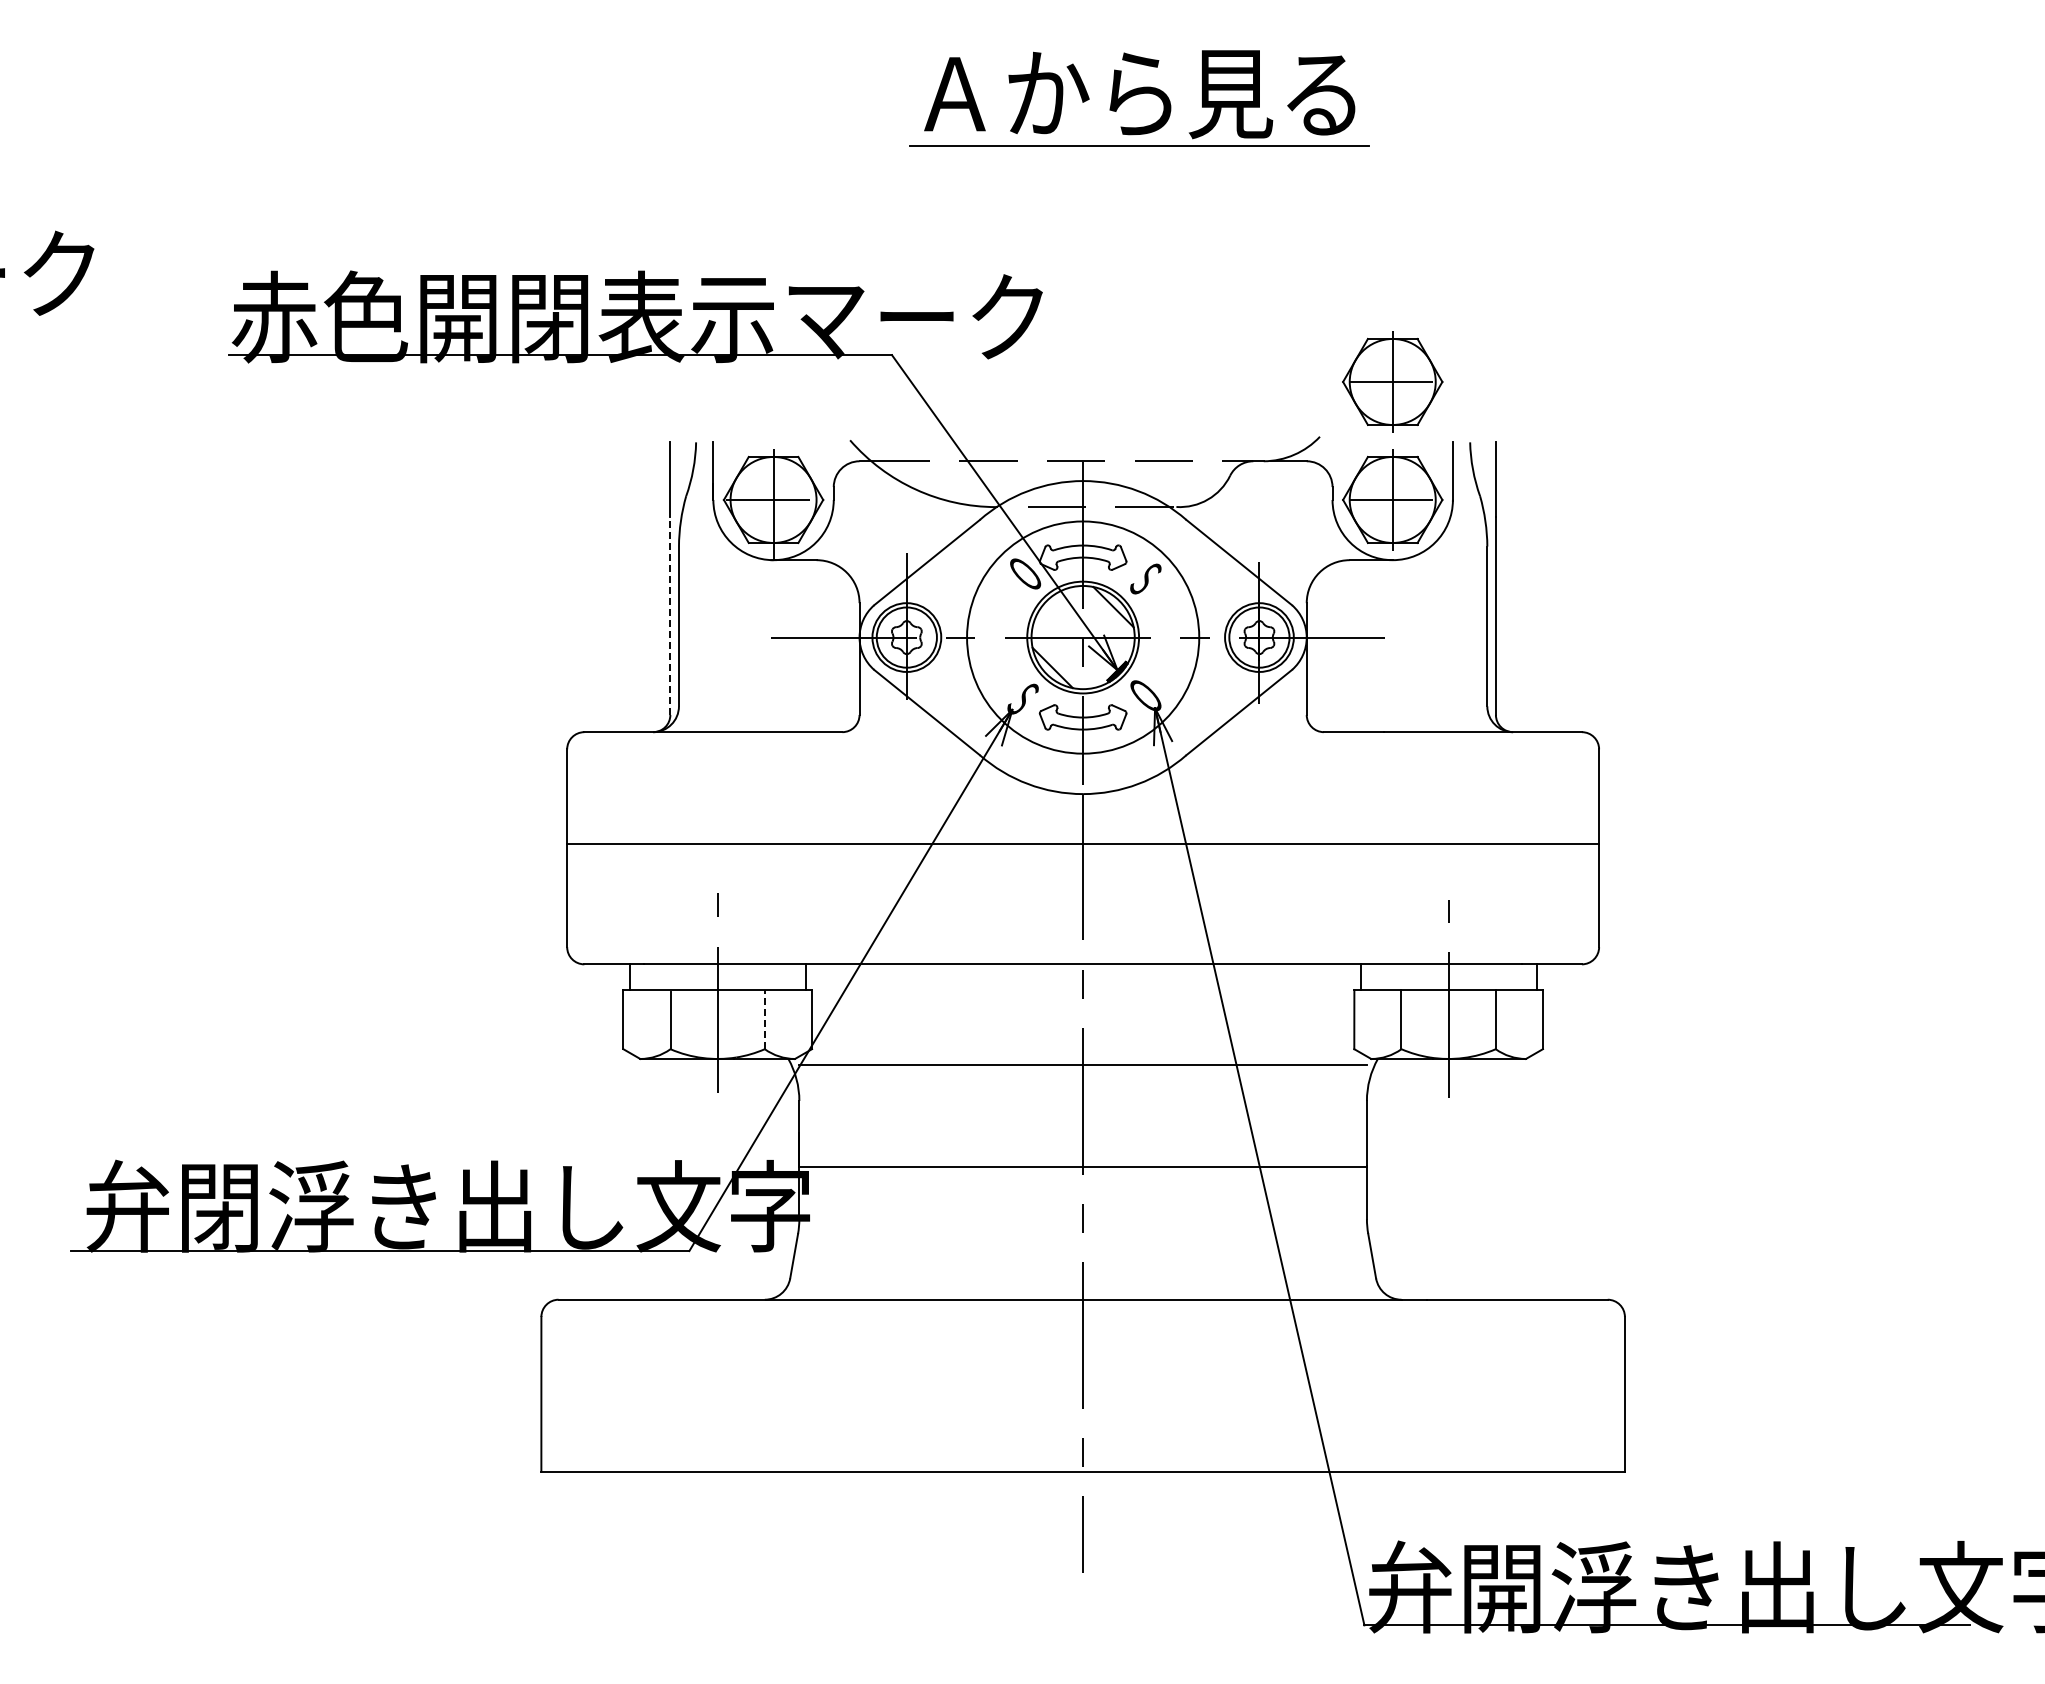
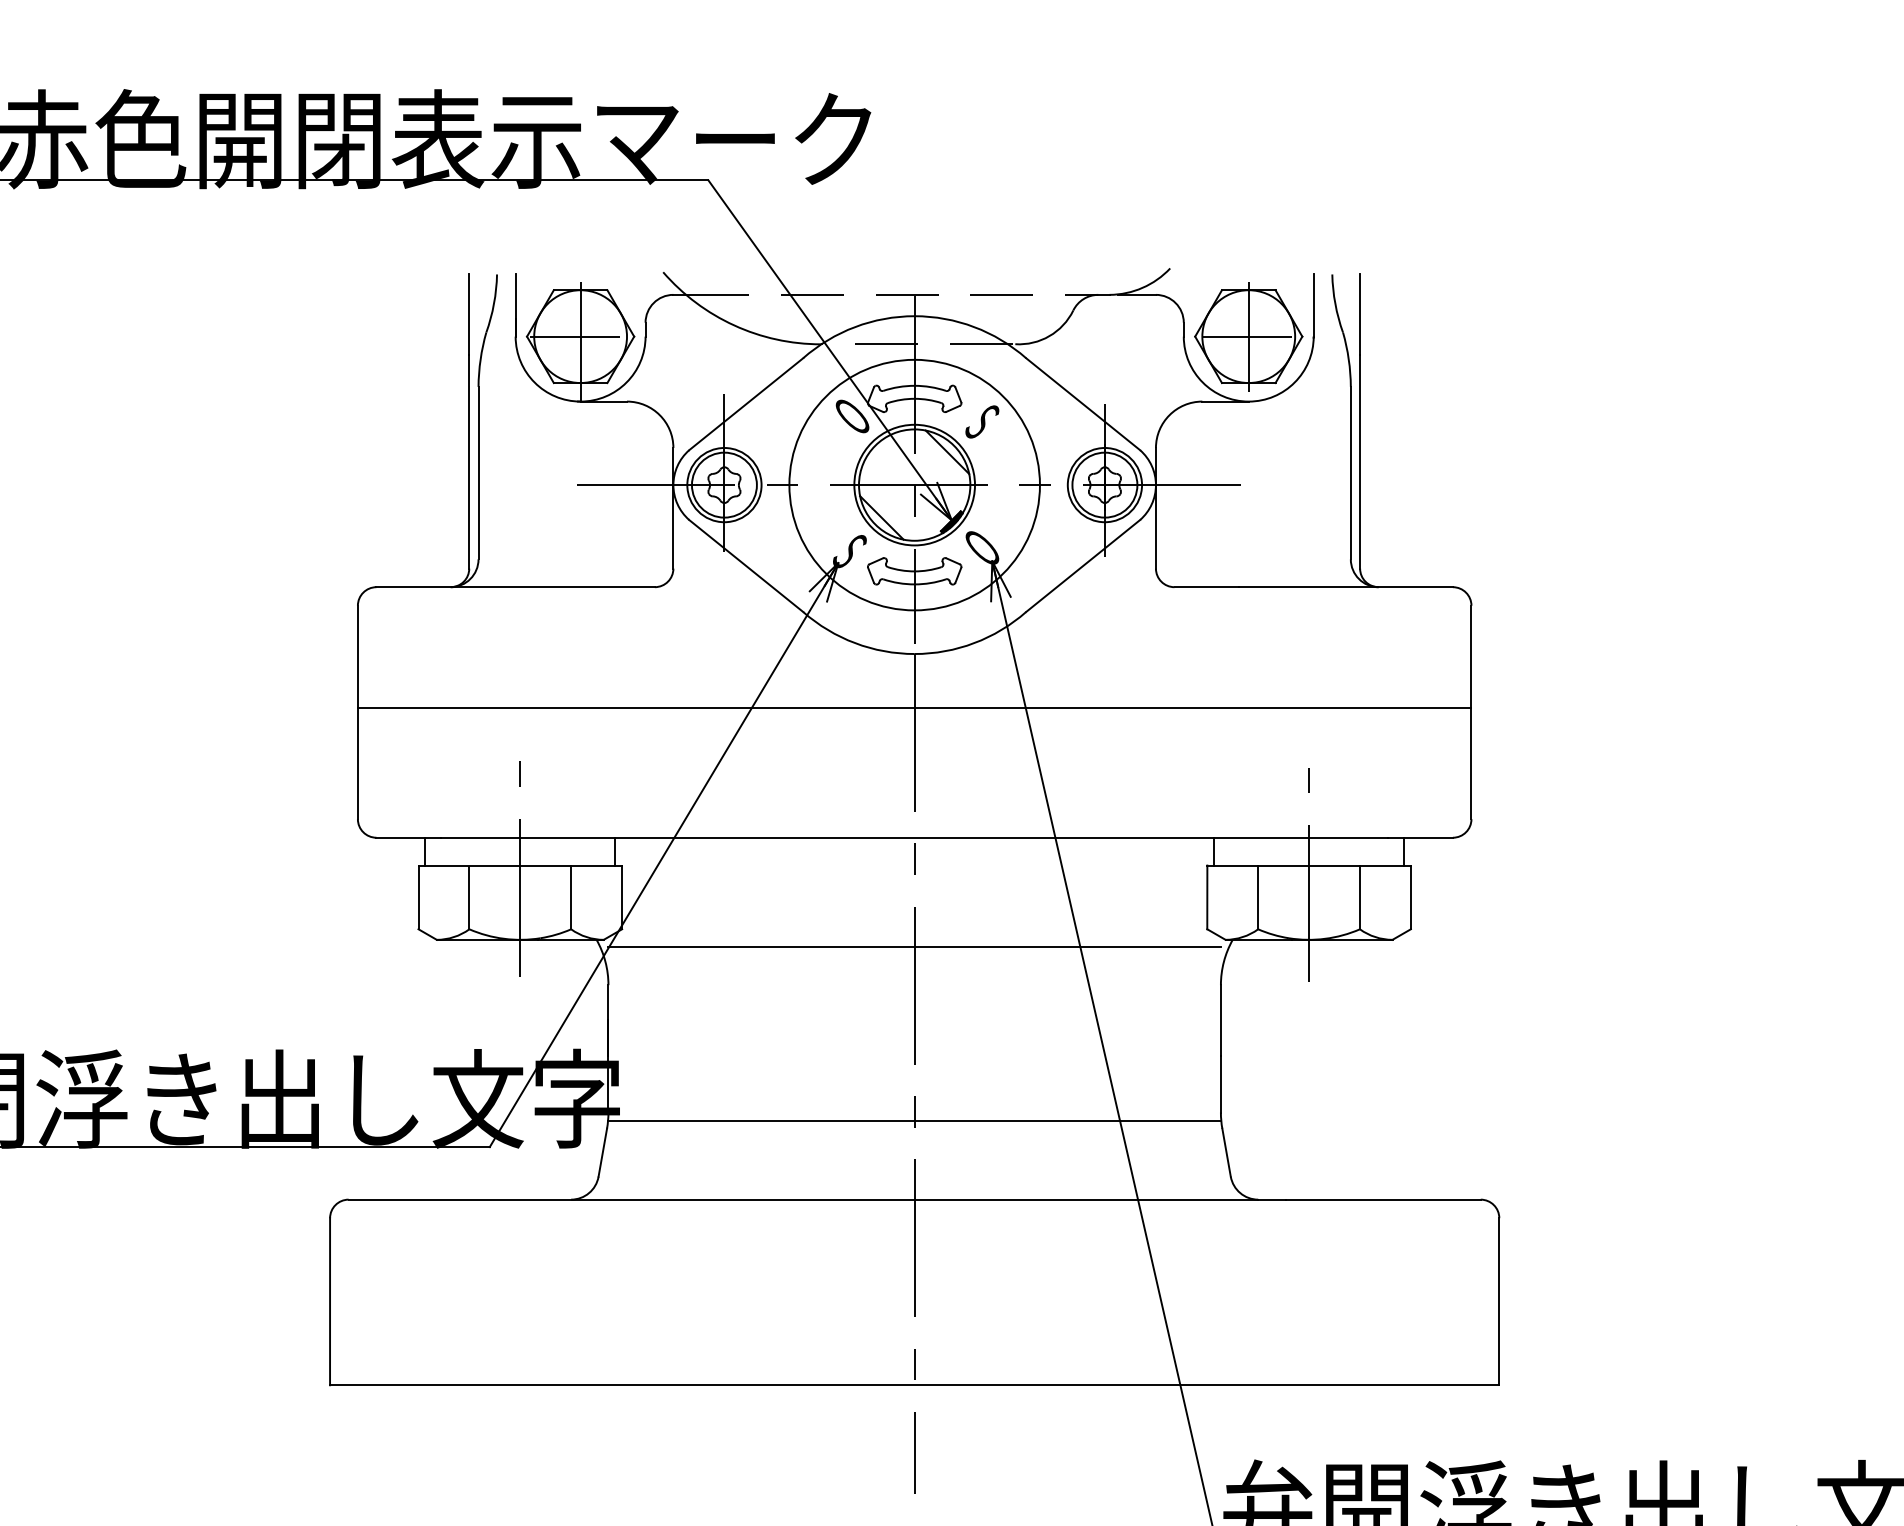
part: (1392, 381) -> (1248, 208), removed
line: (670, 616) -> (469, 462), dashed -> solid
line: (764, 1019) -> (570, 897), dashed -> solid
line: (1082, 1166) -> (913, 1120), moved

